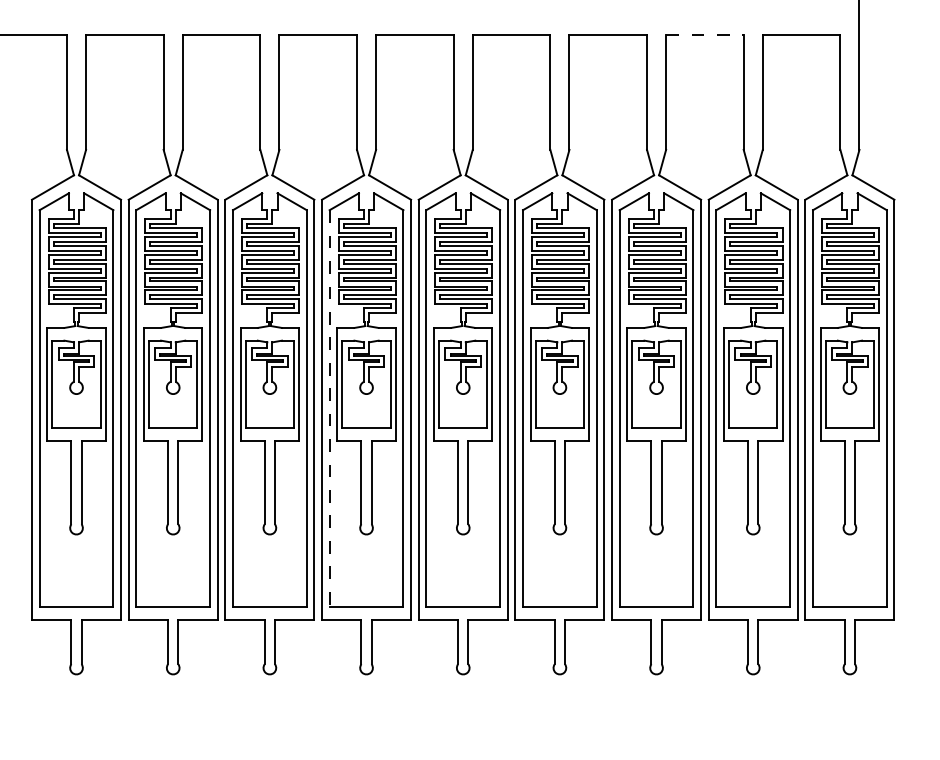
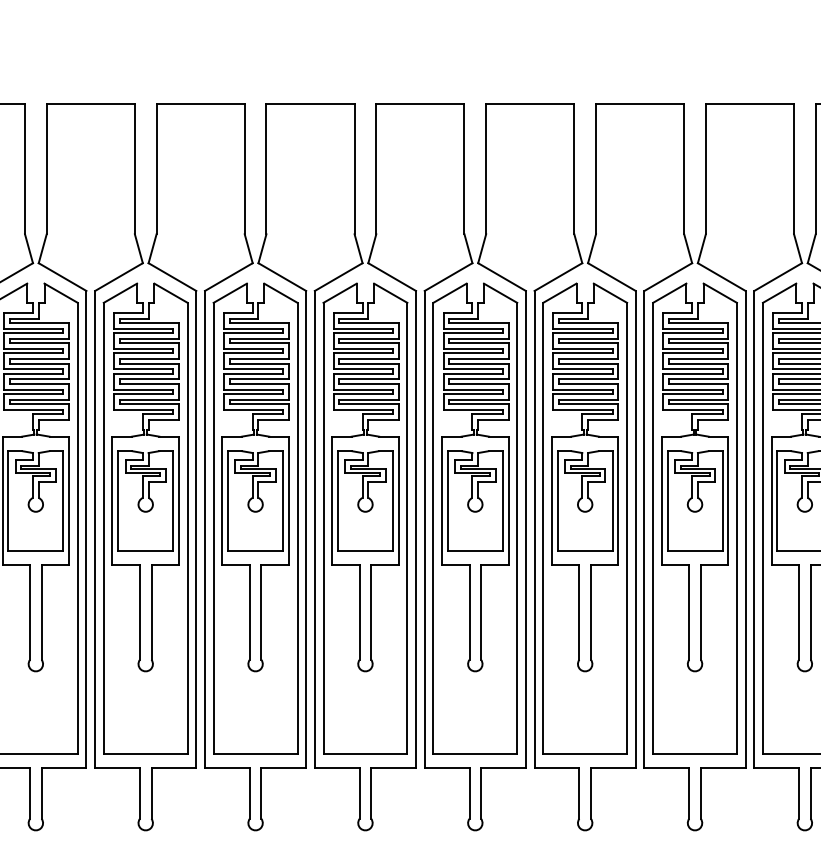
line: (704, 35) -> (749, 104), dashed -> solid
line: (329, 409) -> (323, 529), dashed -> solid

